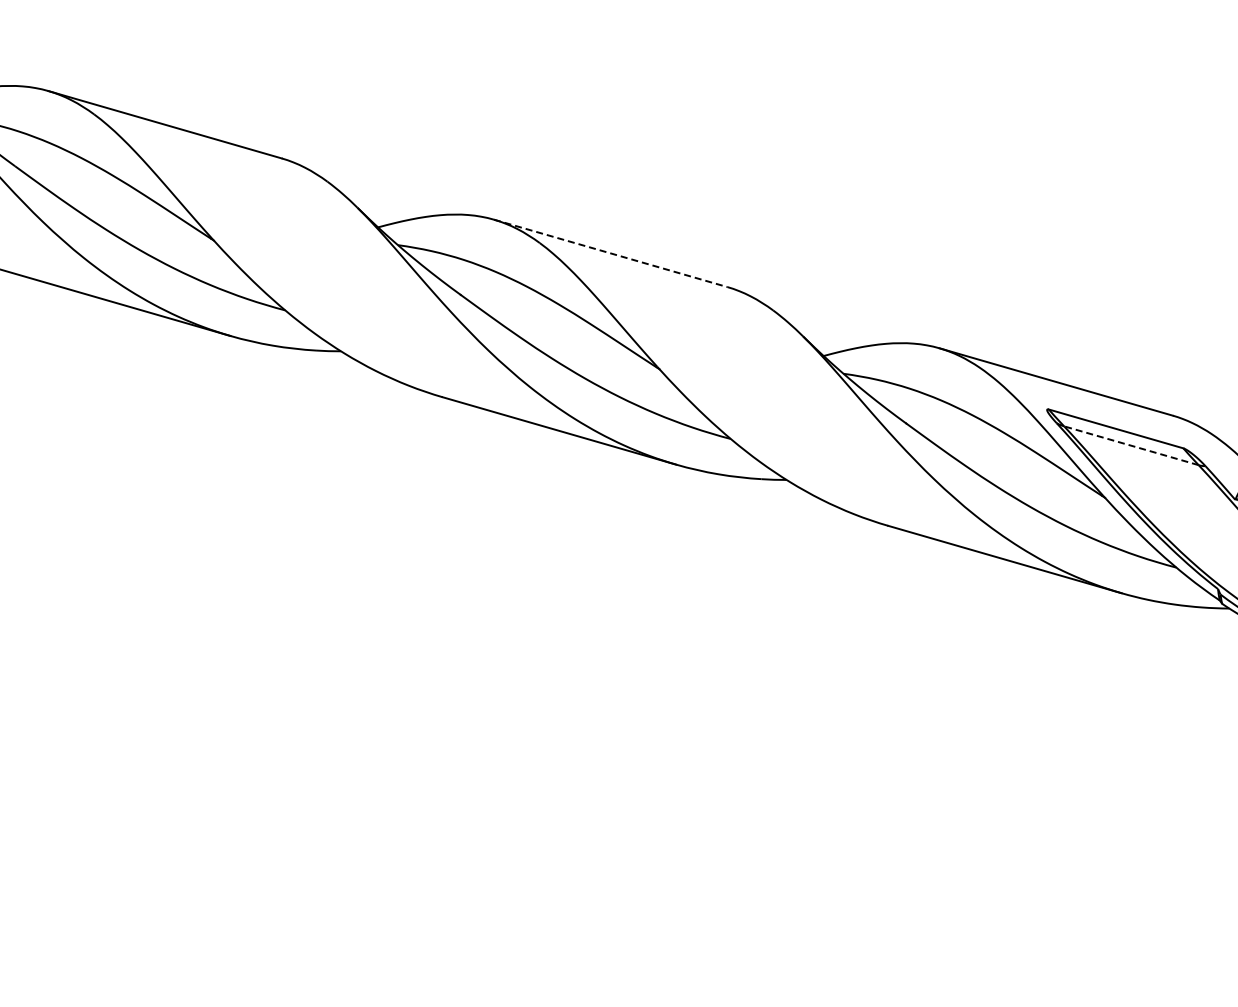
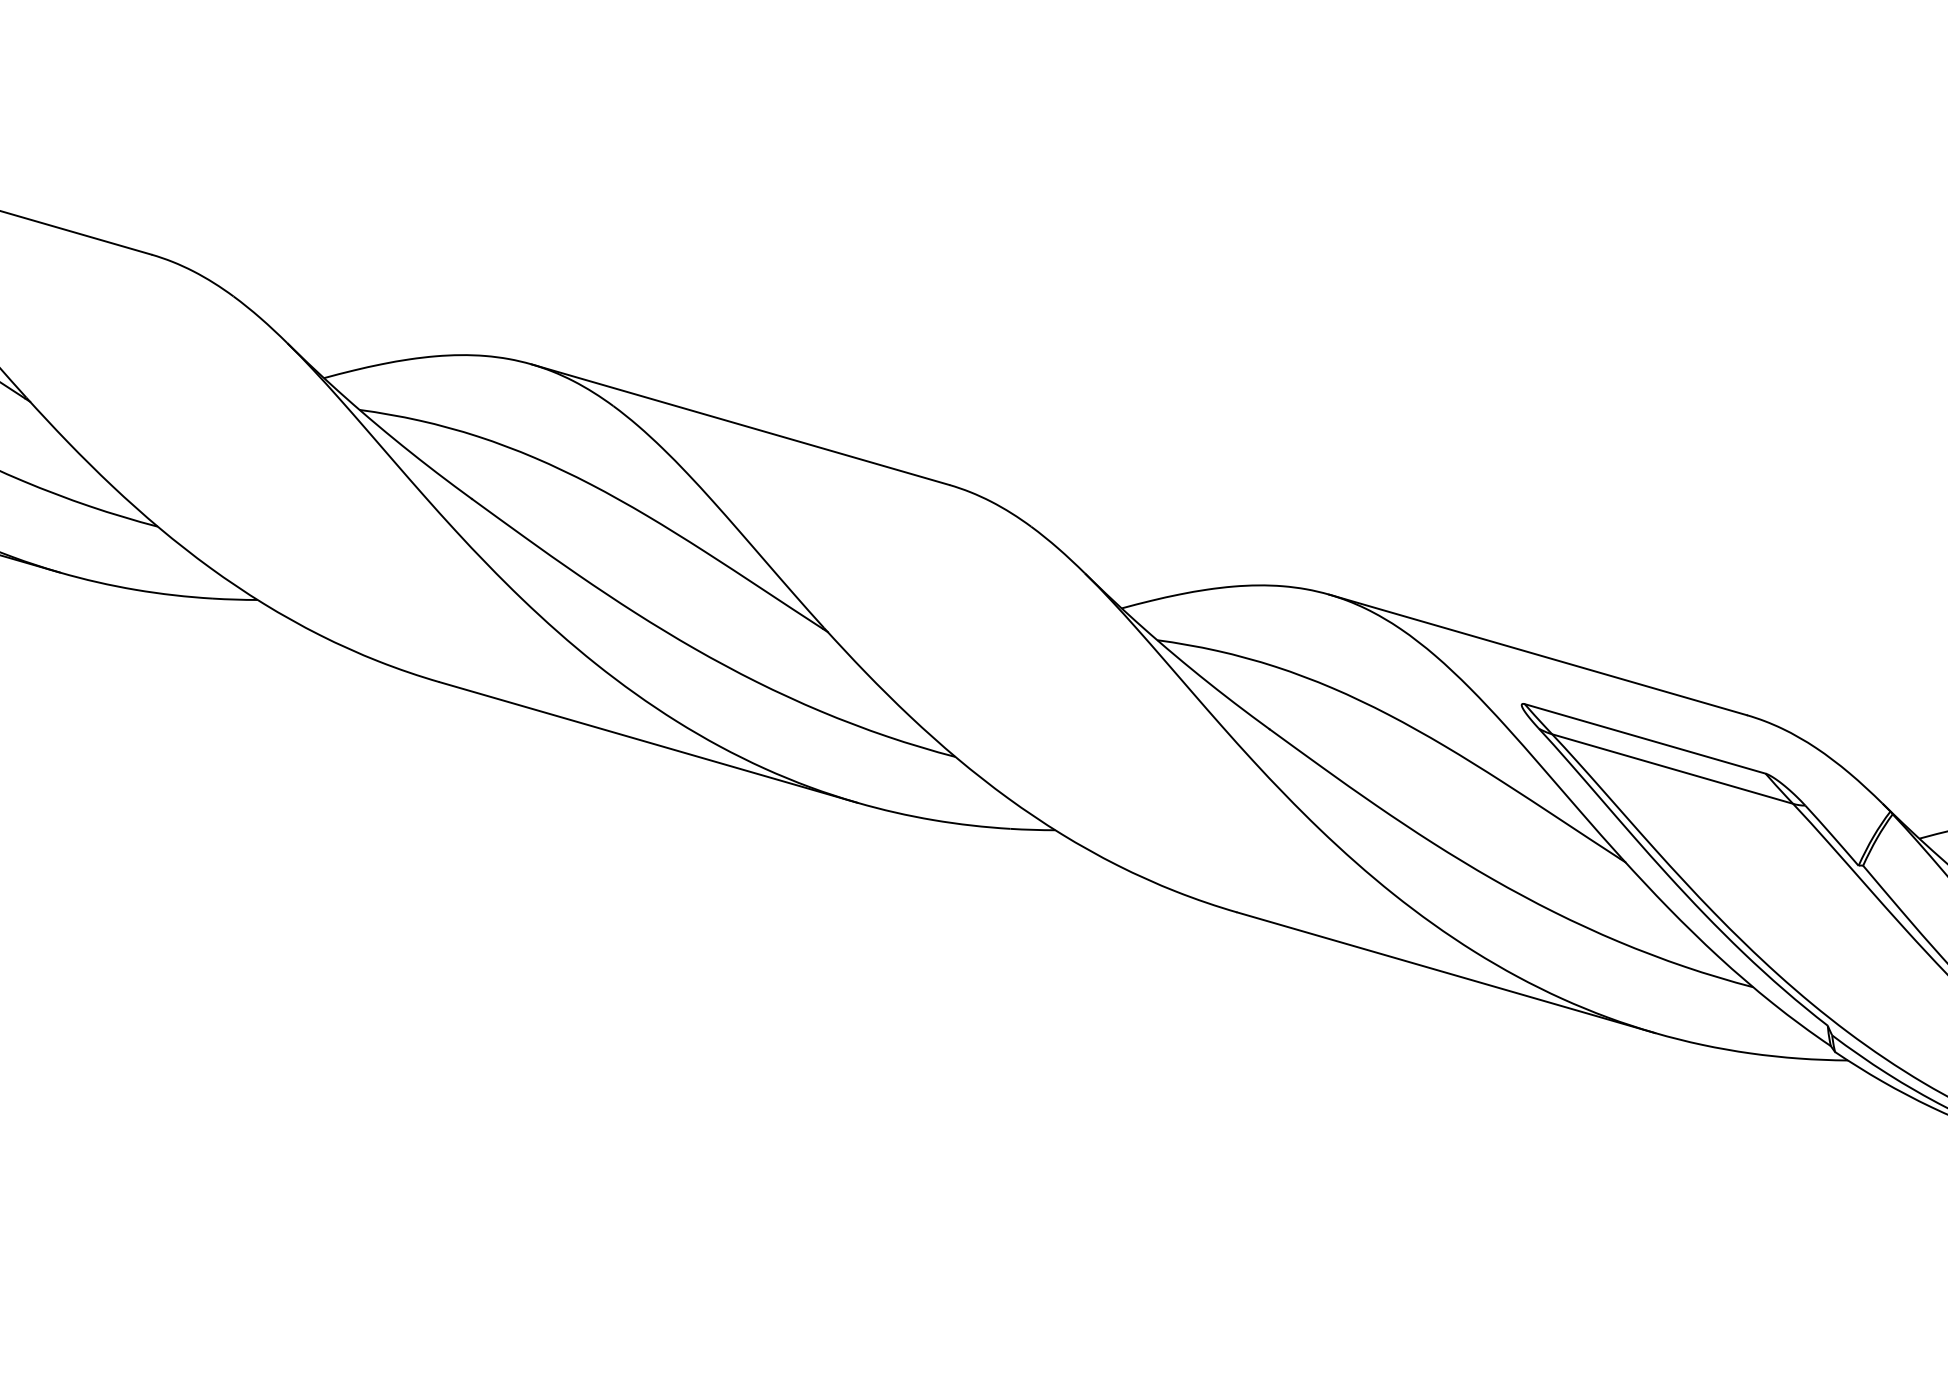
line: (611, 253) -> (741, 424), dashed -> solid
line: (1130, 445) -> (1670, 768), dashed -> solid

